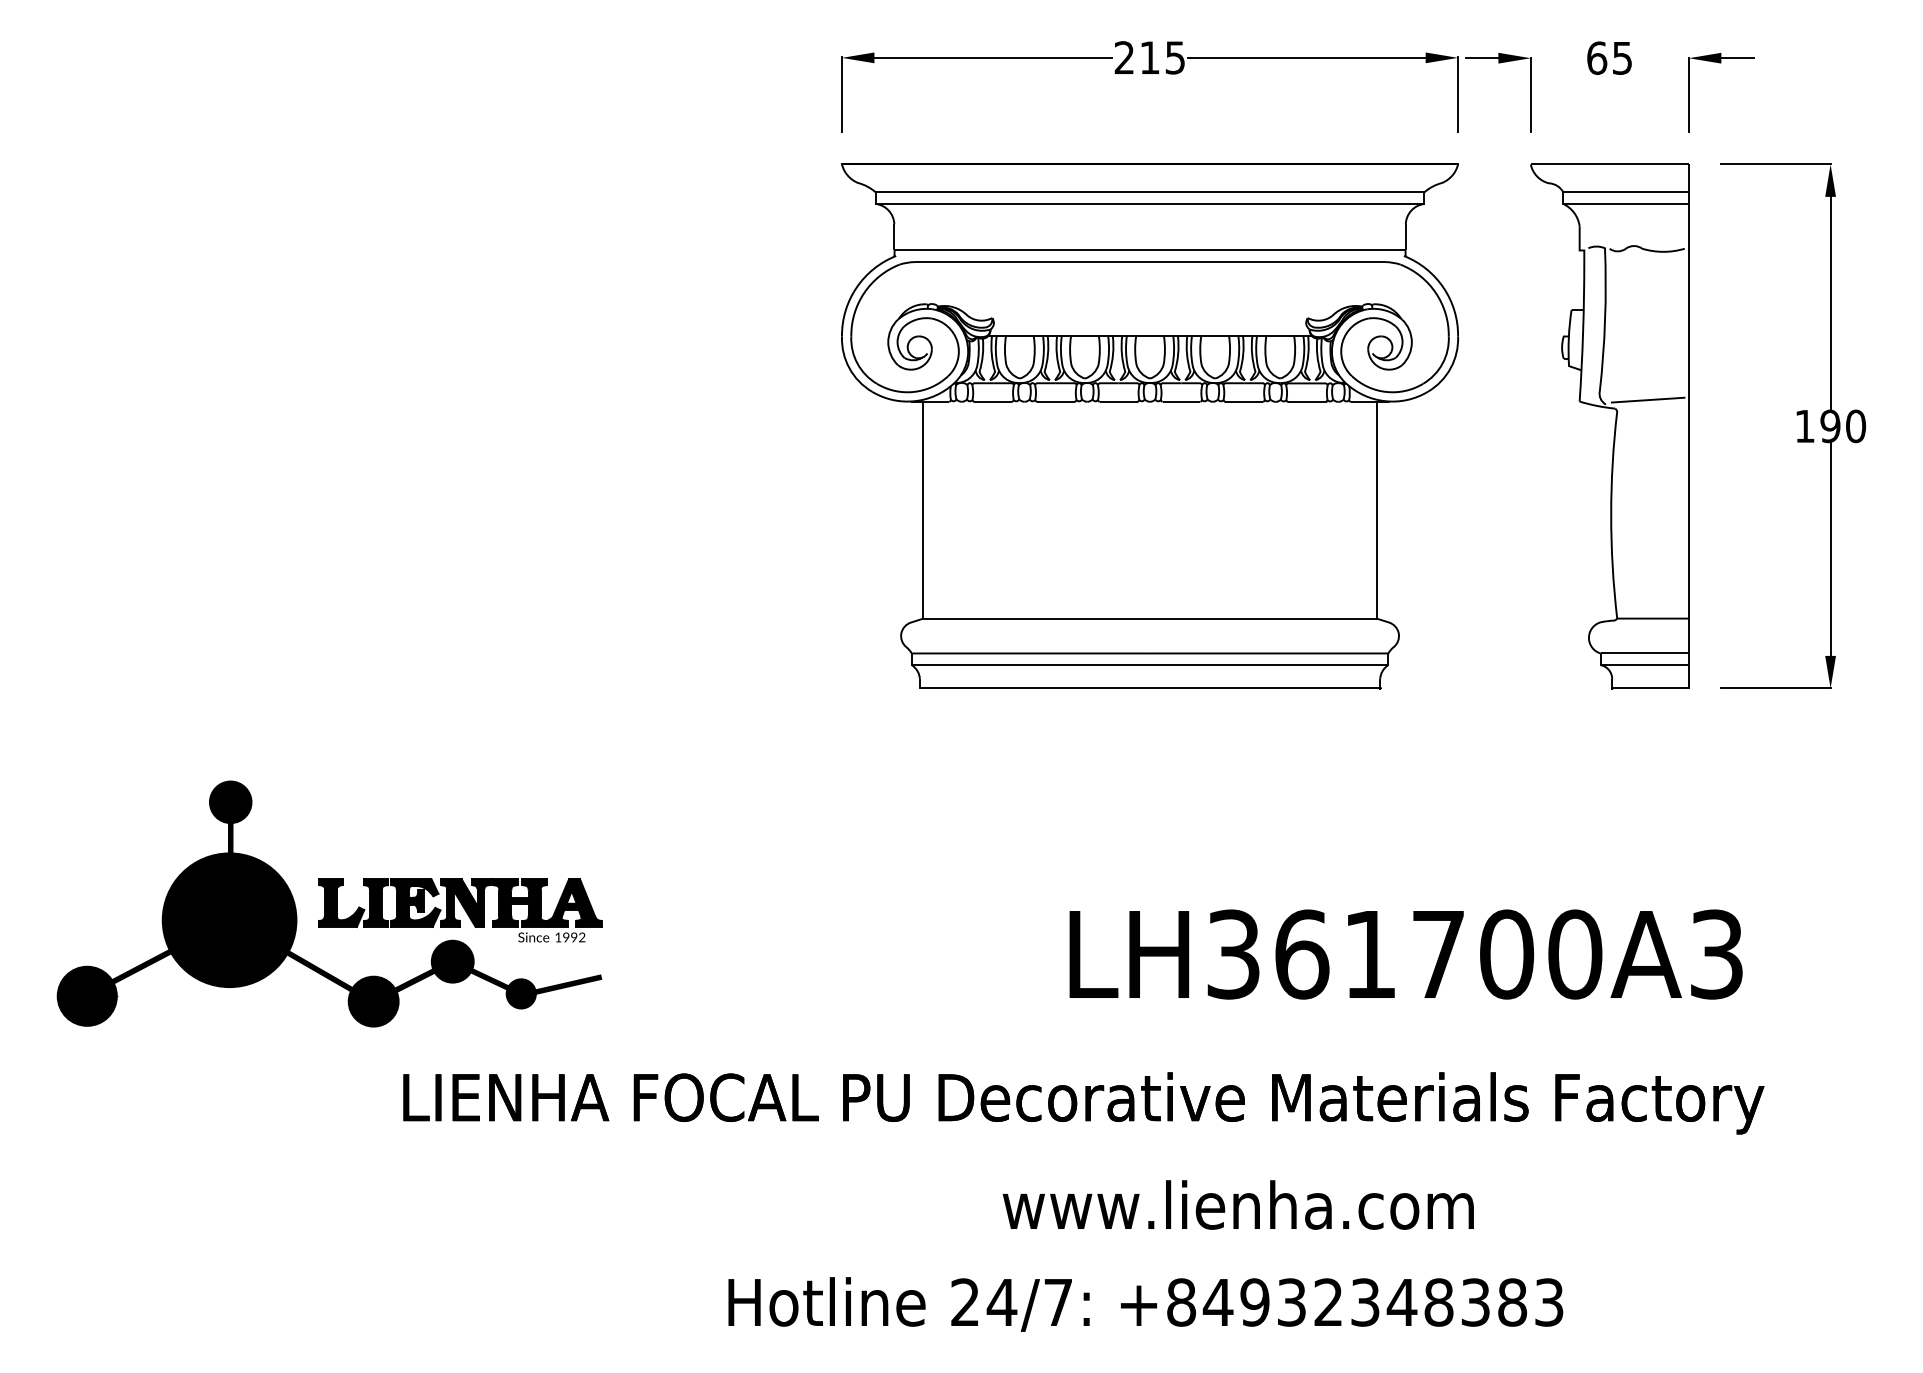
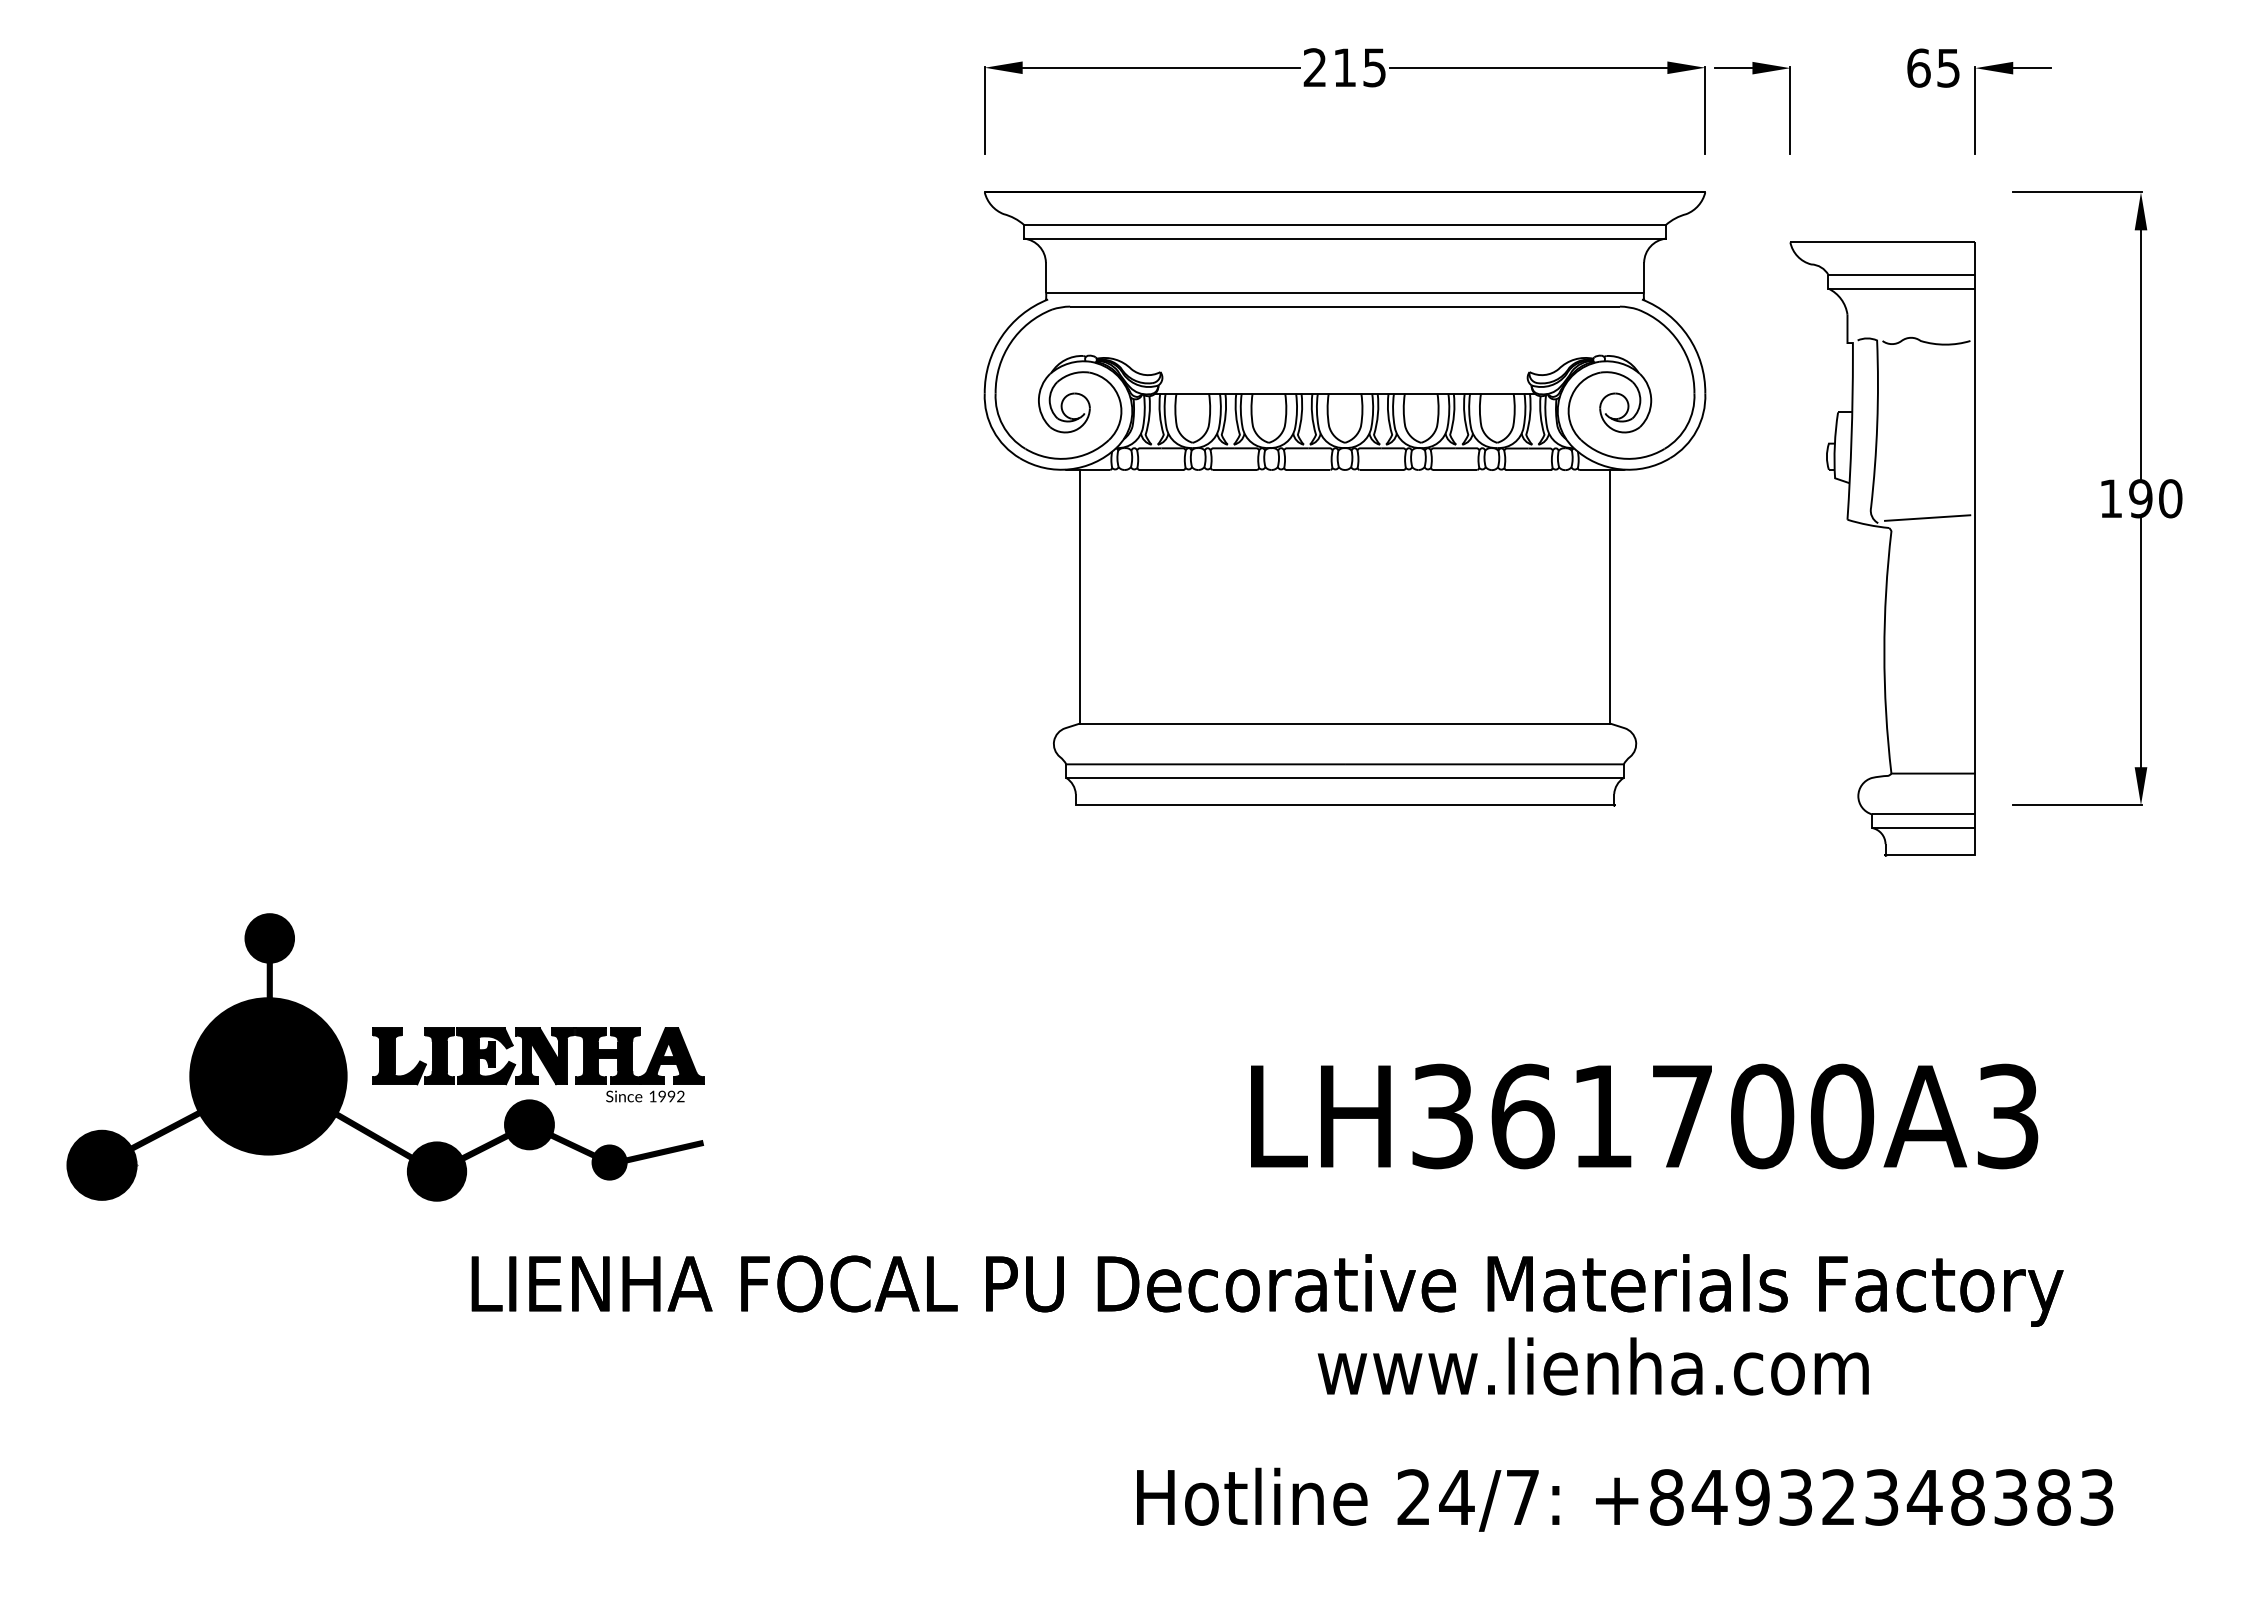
text: (1609, 57) -> (1933, 67), moved
part: (1609, 426) -> (1882, 548), moved
text: (1237, 1205) -> (1592, 1366), moved
text: (1146, 1304) -> (1625, 1499), moved

